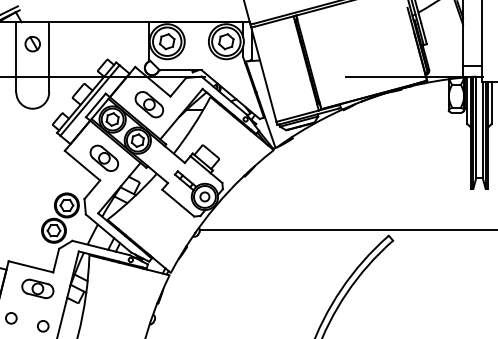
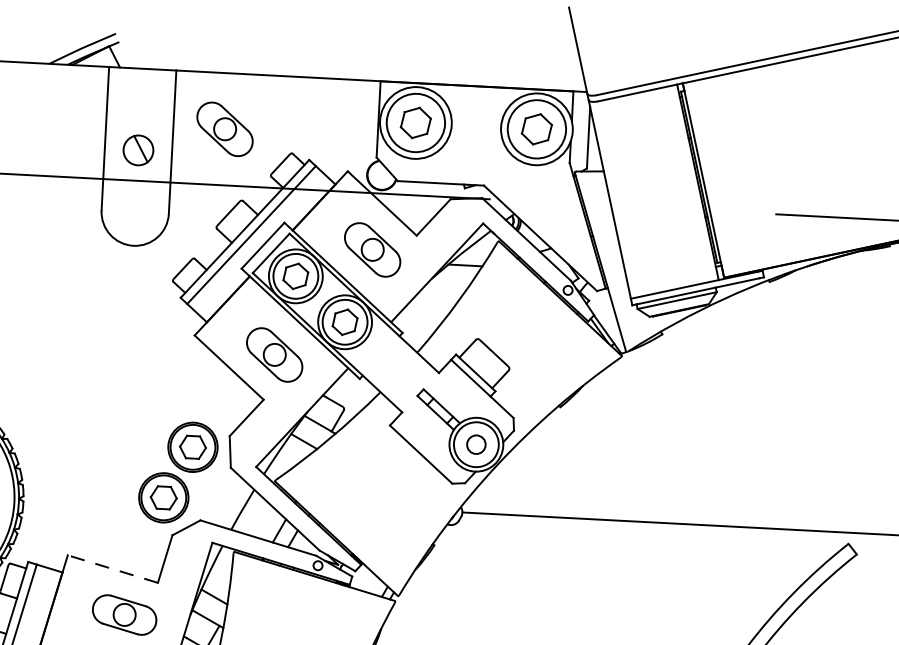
part: (32, 44) -> (137, 151), moved
part: (74, 49) -> (225, 128), added
line: (30, 266) -> (111, 568), solid -> dashed

